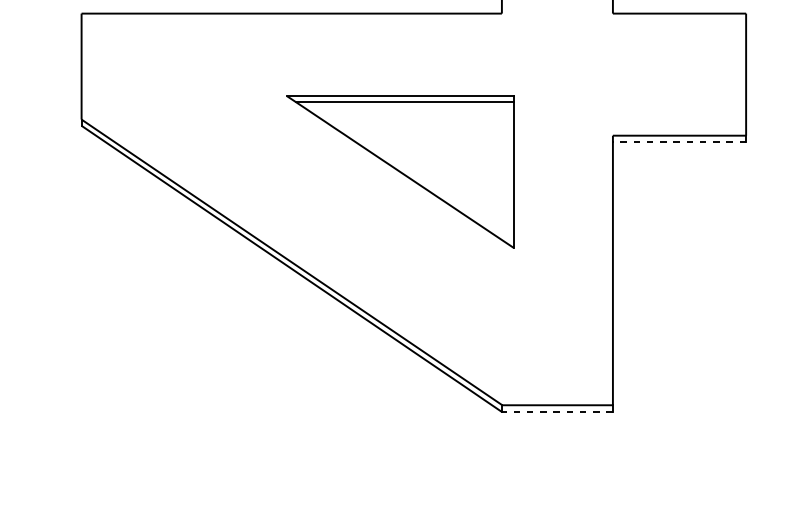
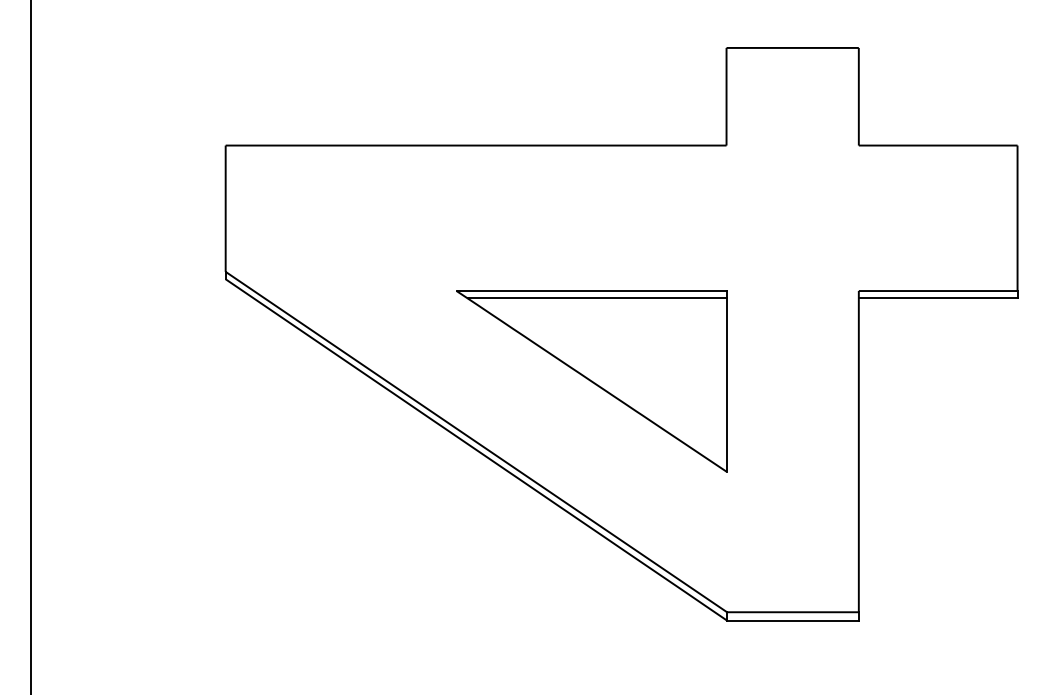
line: (678, 141) -> (937, 298), dashed -> solid
part: (400, 172) -> (591, 381), moved
line: (557, 412) -> (792, 620), dashed -> solid

